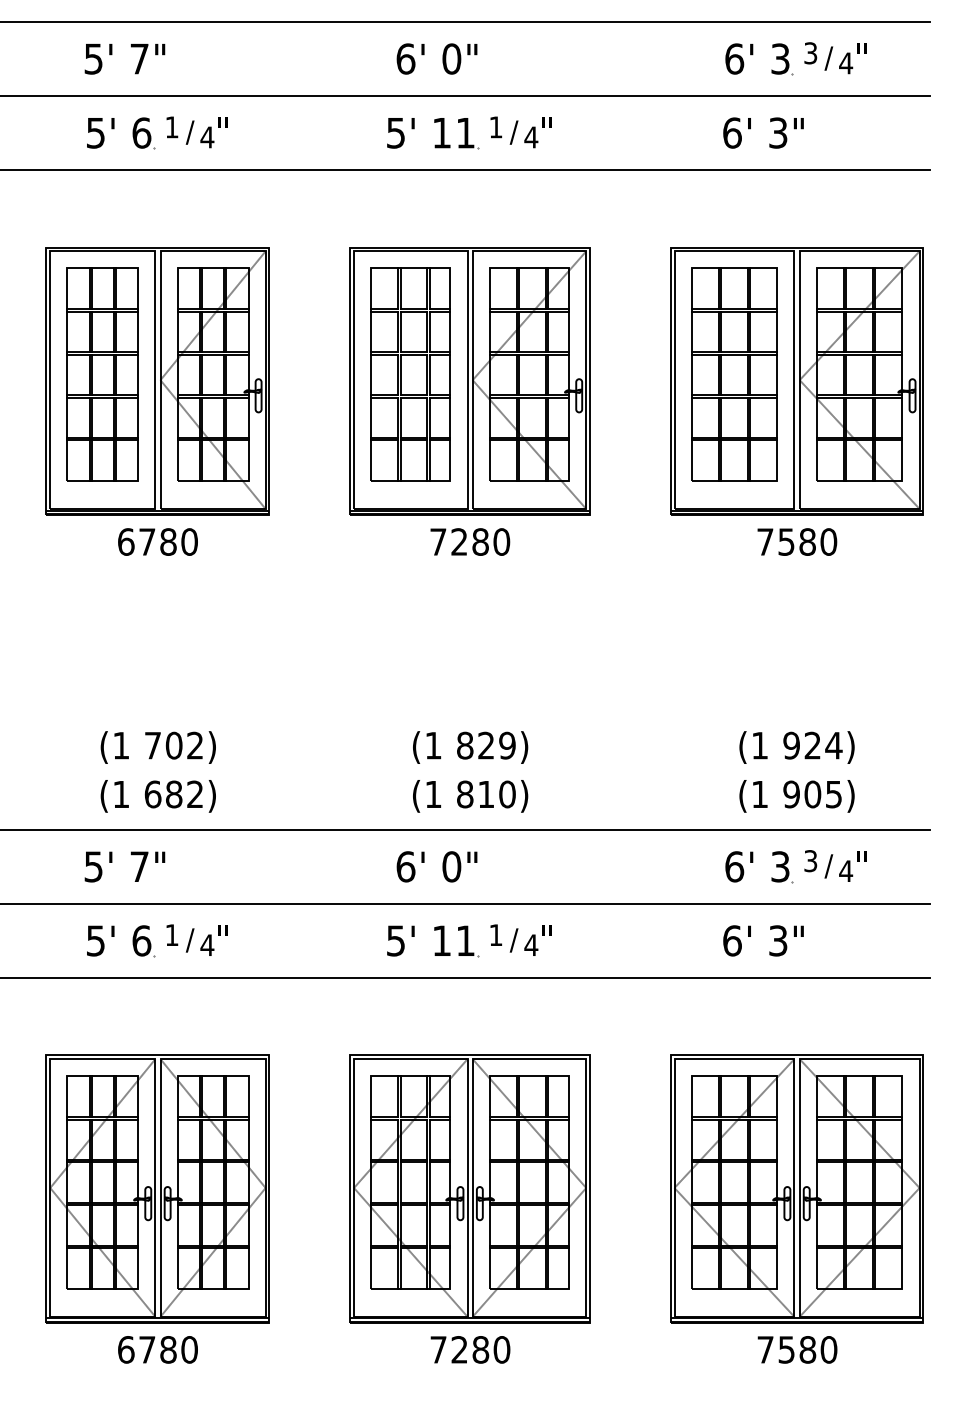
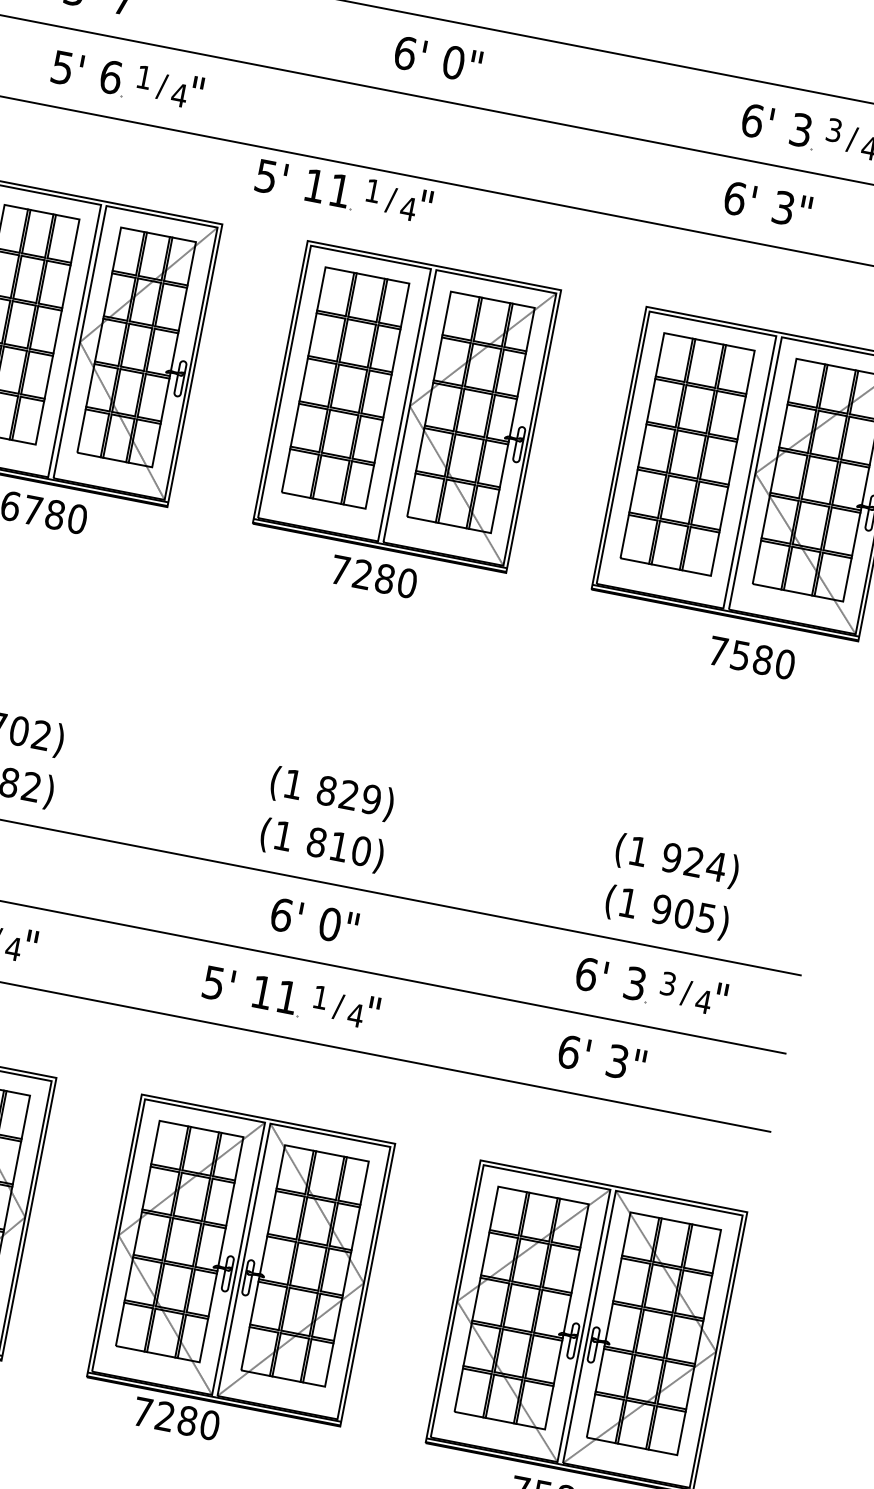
part: (469, 132) -> (344, 190), moved
text: (797, 541) -> (752, 657), moved
text: (436, 866) -> (314, 920), moved
text: (470, 1349) -> (176, 1418), moved

